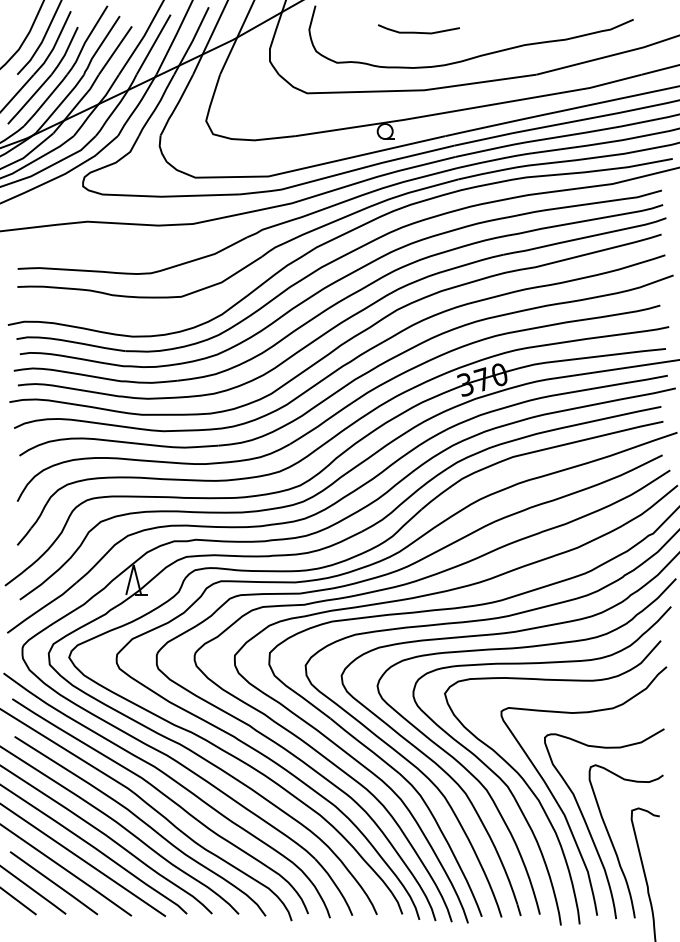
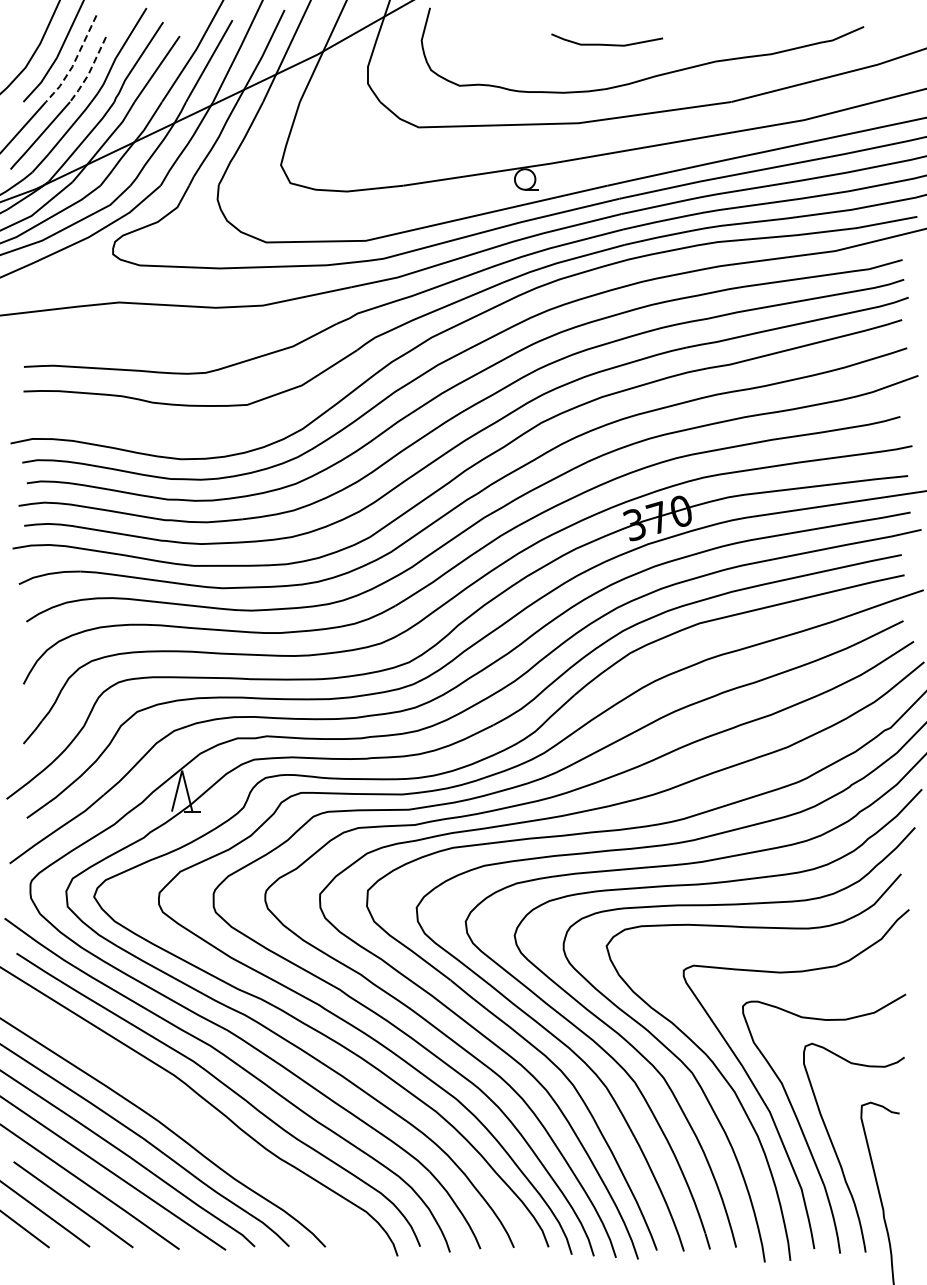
curve: (419, 32) -> (607, 44), moved
line: (54, 45) -> (74, 62), solid -> dashed
line: (65, 52) -> (89, 71), solid -> dashed
curve: (143, 822) -> (195, 1122), removed

